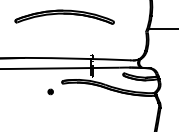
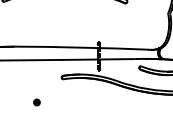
part: (50, 91) -> (36, 101), moved

